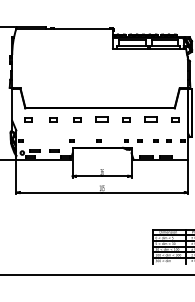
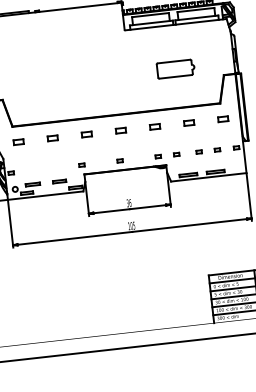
part: (146, 80) -> (176, 69), added
part: (102, 119) -> (121, 130), size x0.62
part: (151, 119) -> (189, 122), size x0.62

